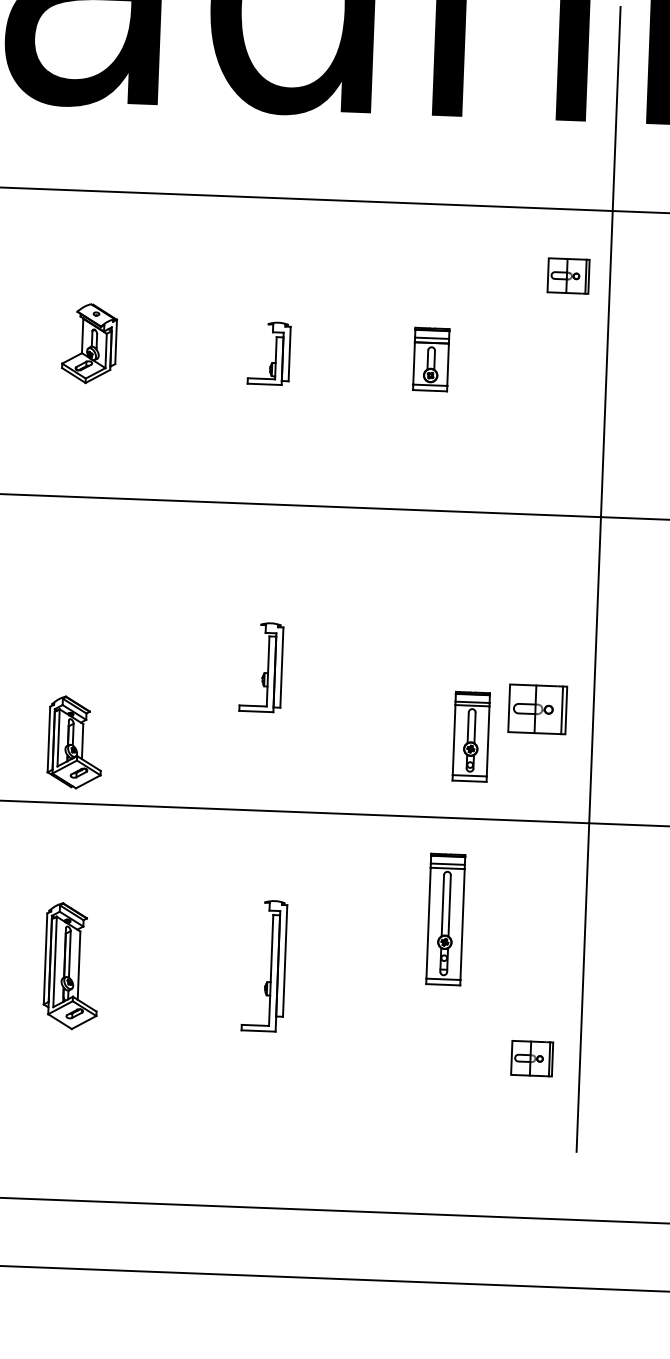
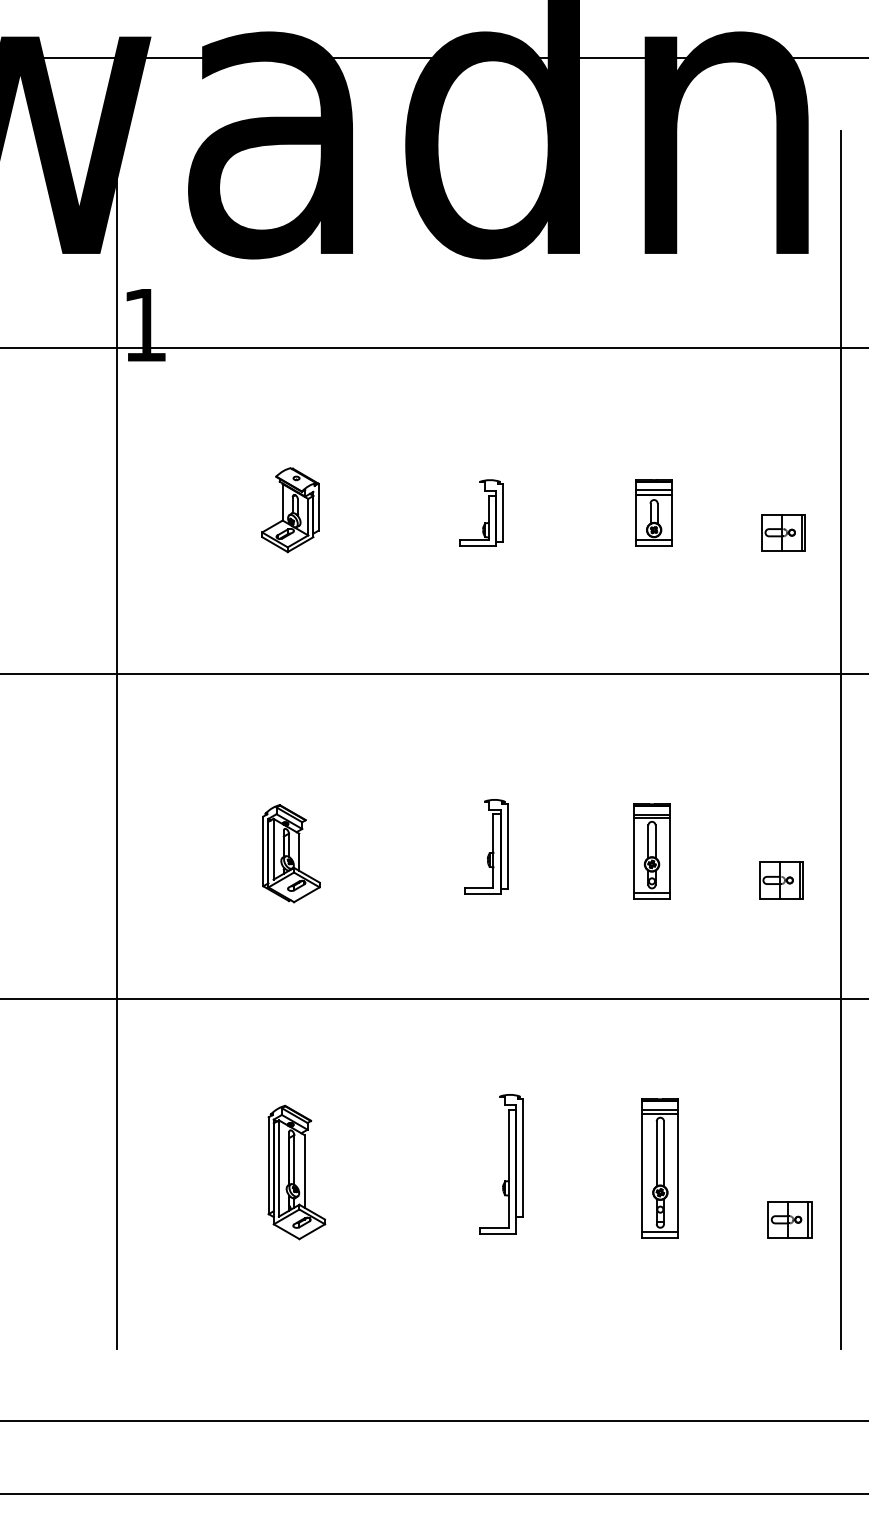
part: (568, 275) -> (783, 532), moved
part: (537, 709) -> (781, 880), size x0.71
part: (470, 736) -> (651, 851), moved
part: (75, 742) -> (291, 853), moved
part: (444, 919) -> (659, 1168), moved
part: (531, 1058) -> (789, 1219), moved

